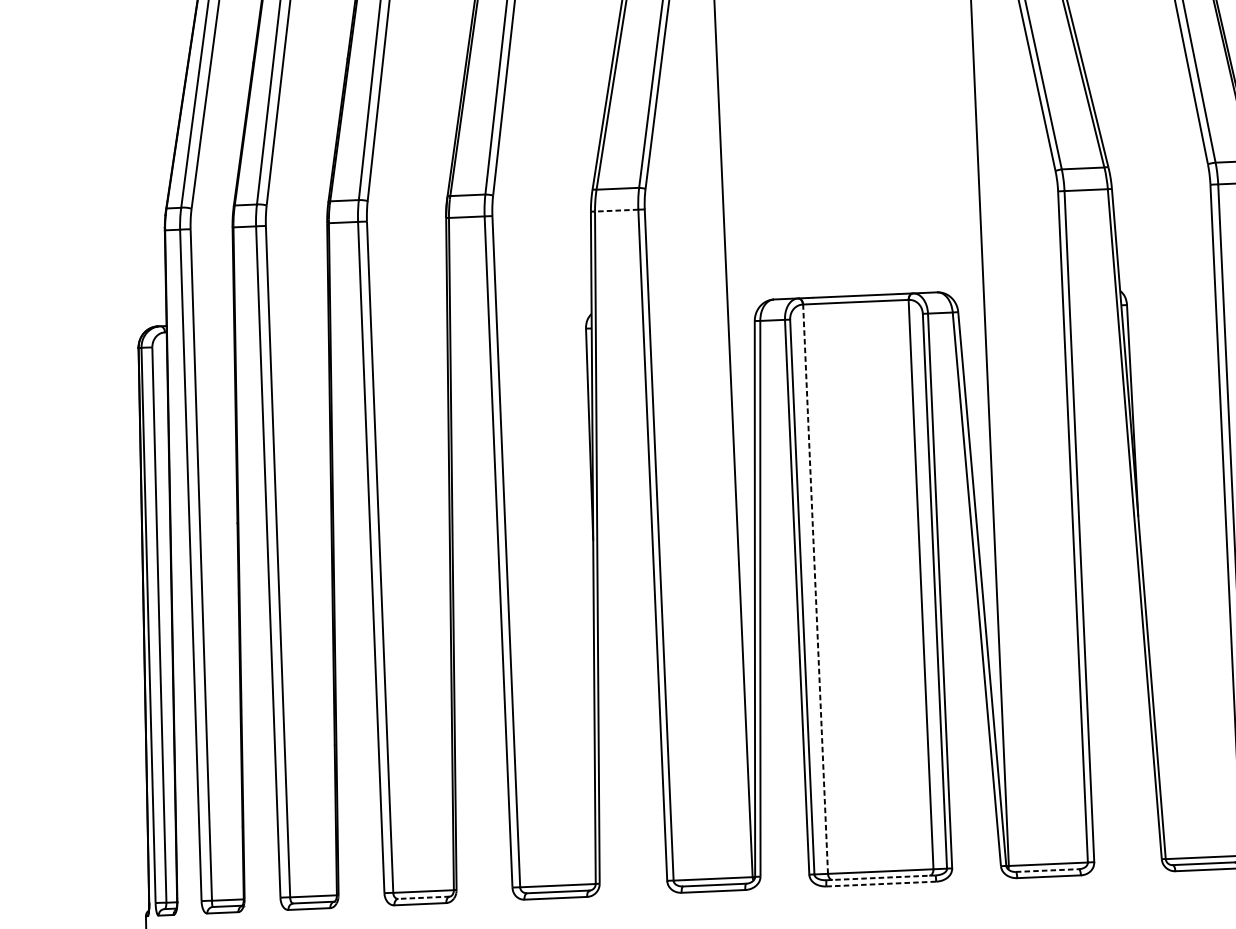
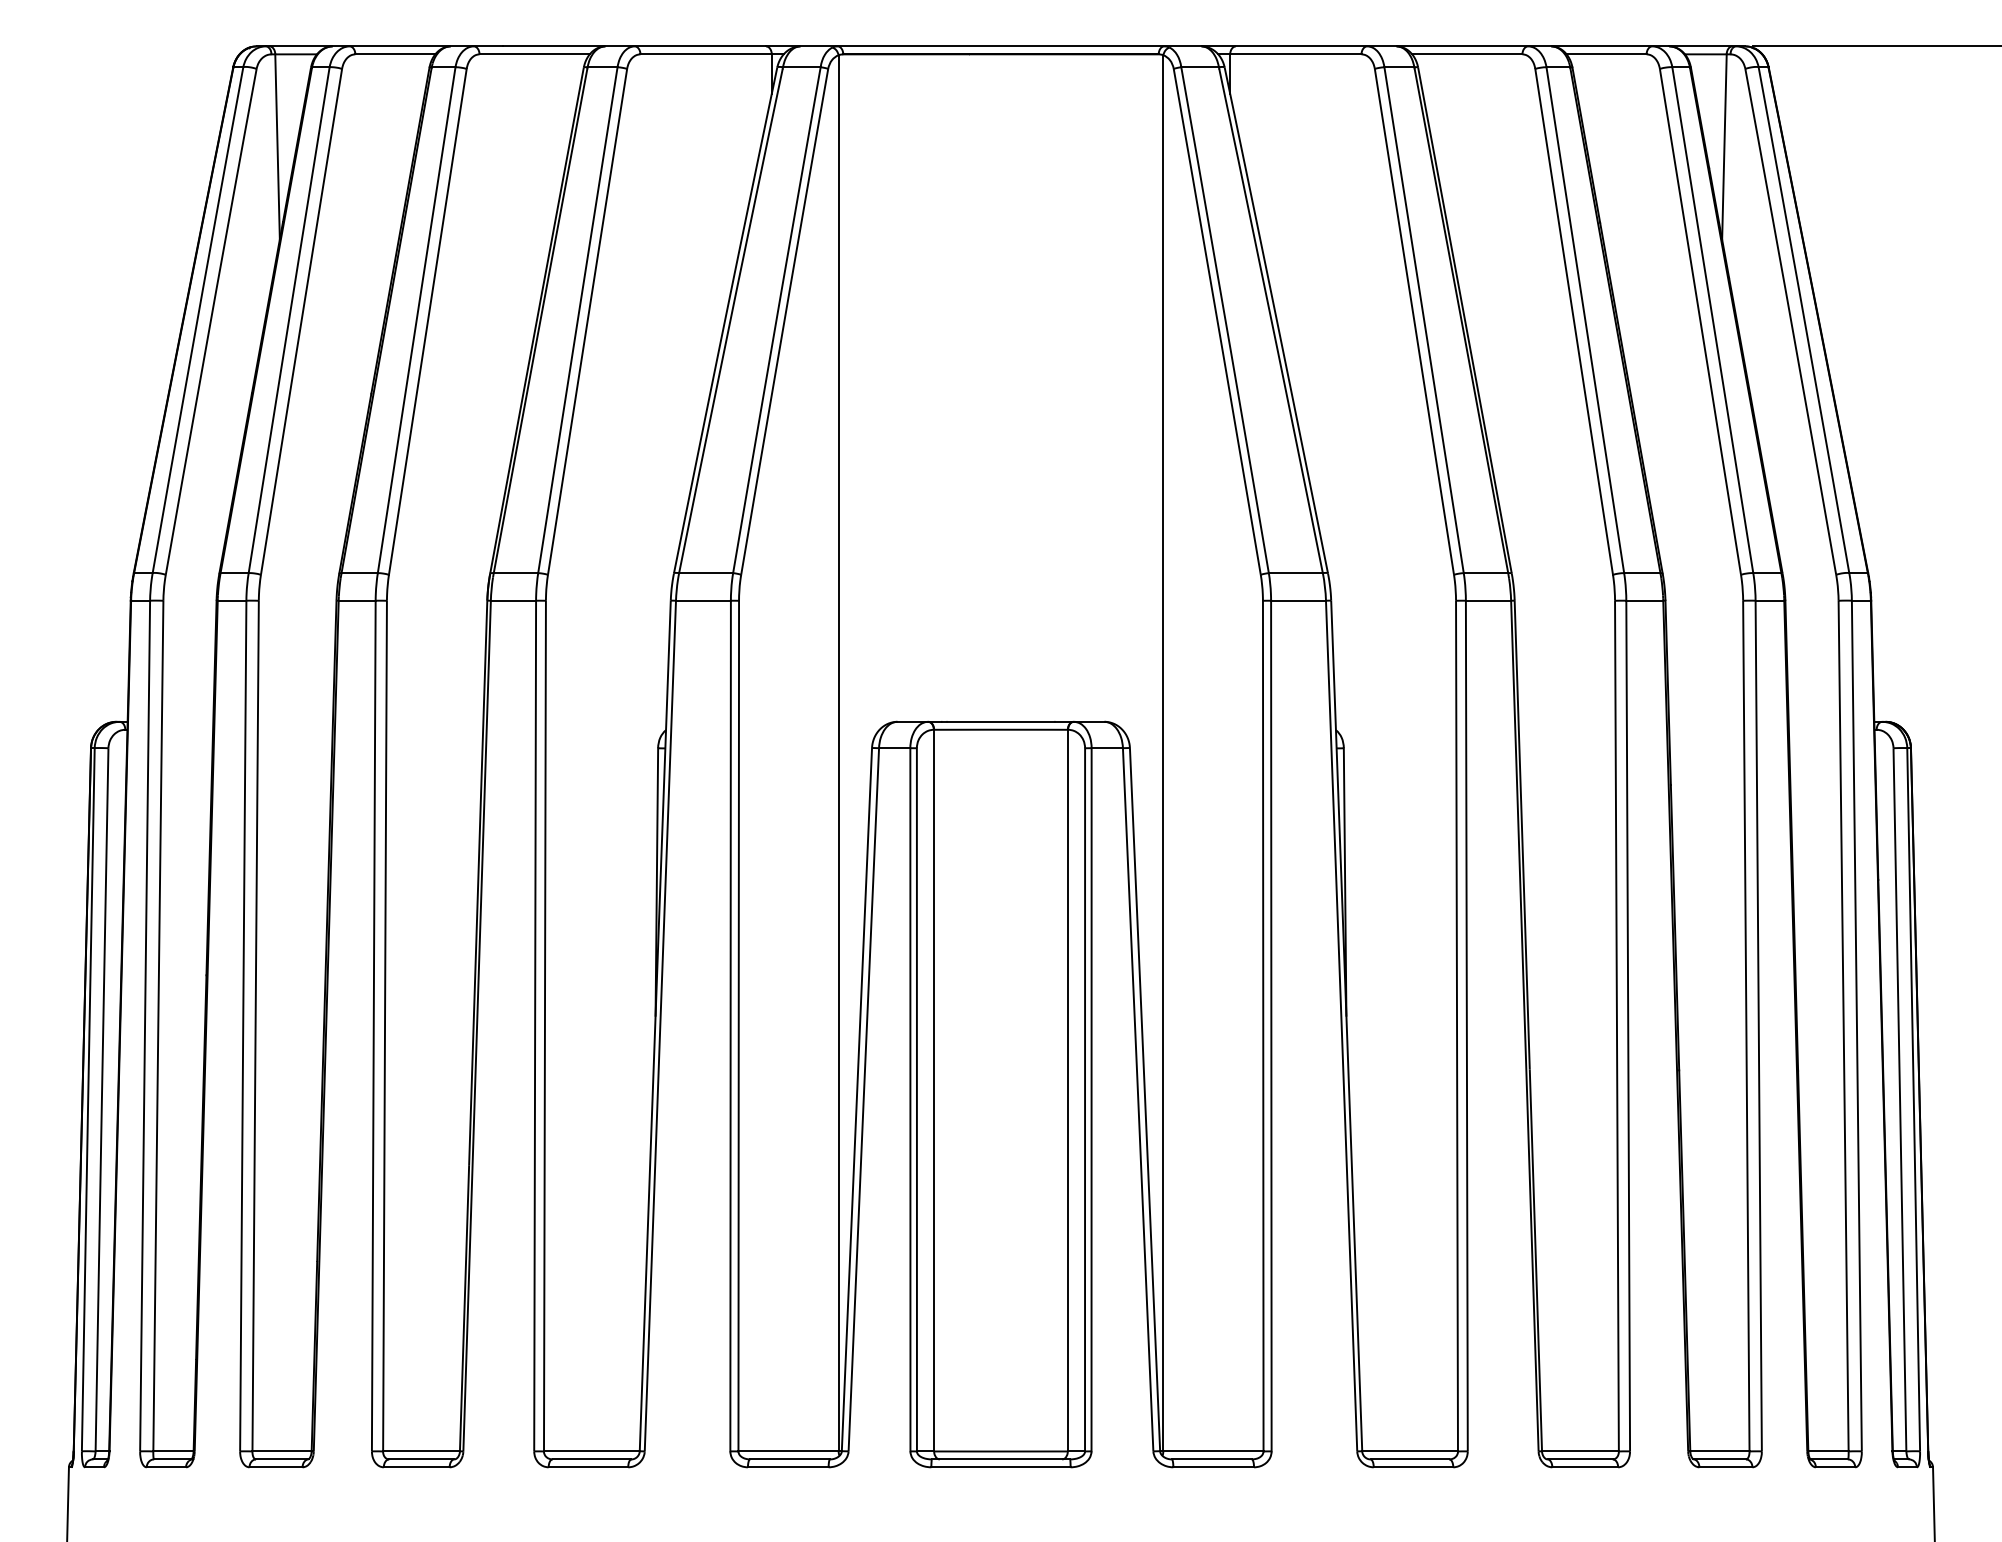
line: (615, 210) -> (702, 600), dashed -> solid
line: (815, 589) -> (934, 1090), dashed -> solid
line: (1047, 870) -> (1211, 1459), dashed -> solid
line: (881, 877) -> (1001, 1459), dashed -> solid
line: (880, 884) -> (1000, 1467), dashed -> solid
line: (423, 897) -> (421, 1459), dashed -> solid

